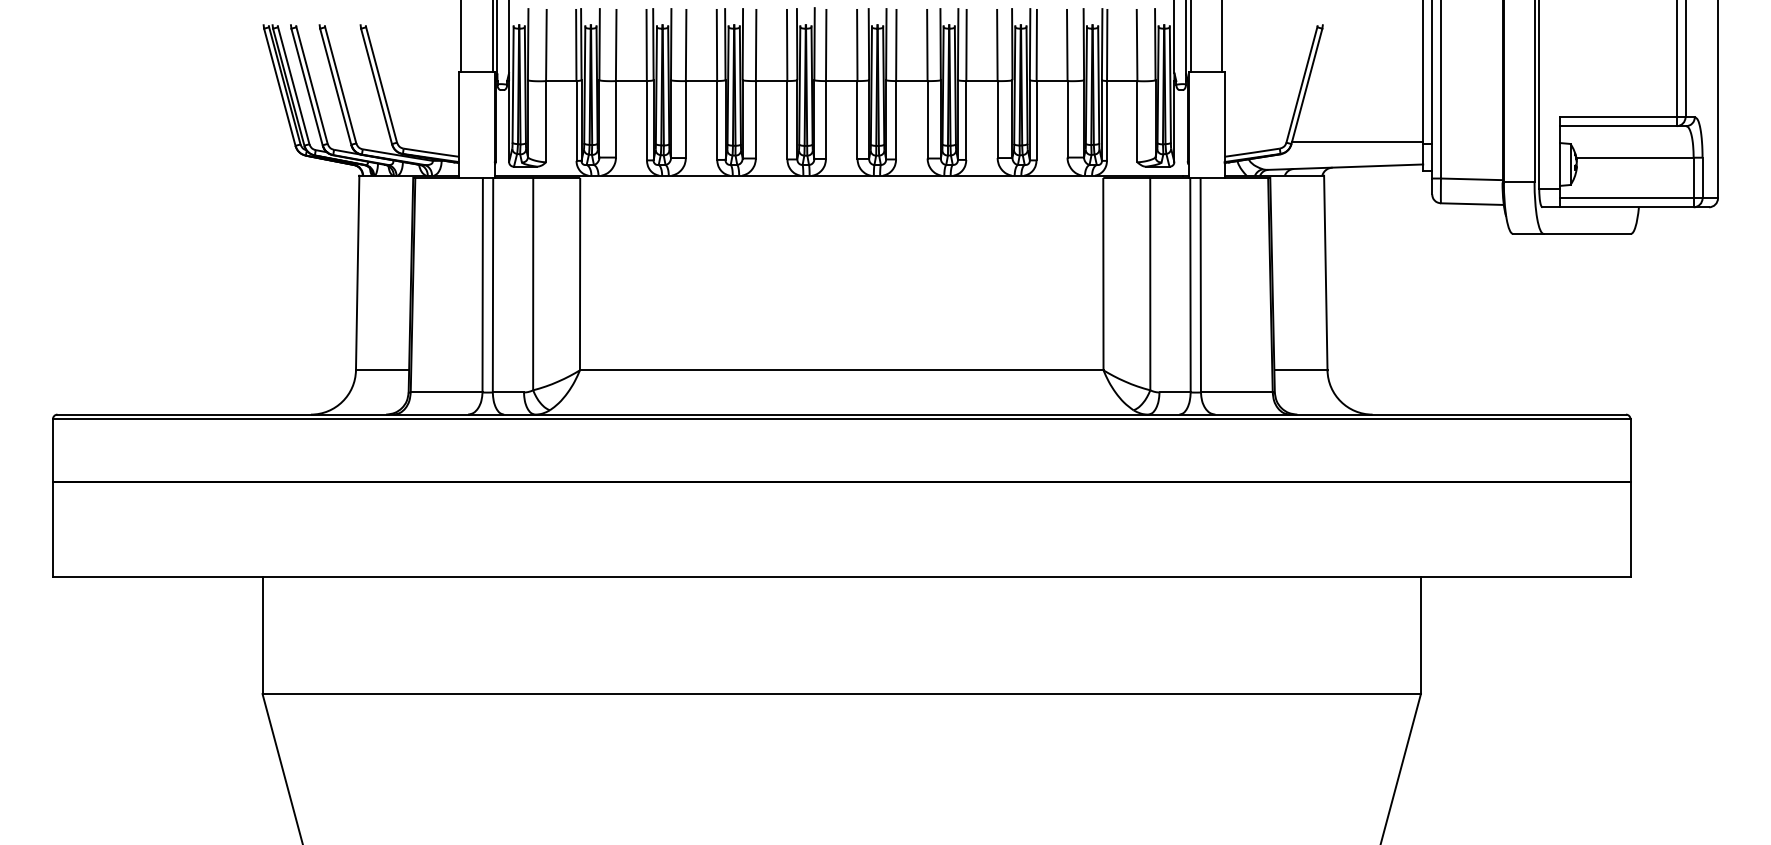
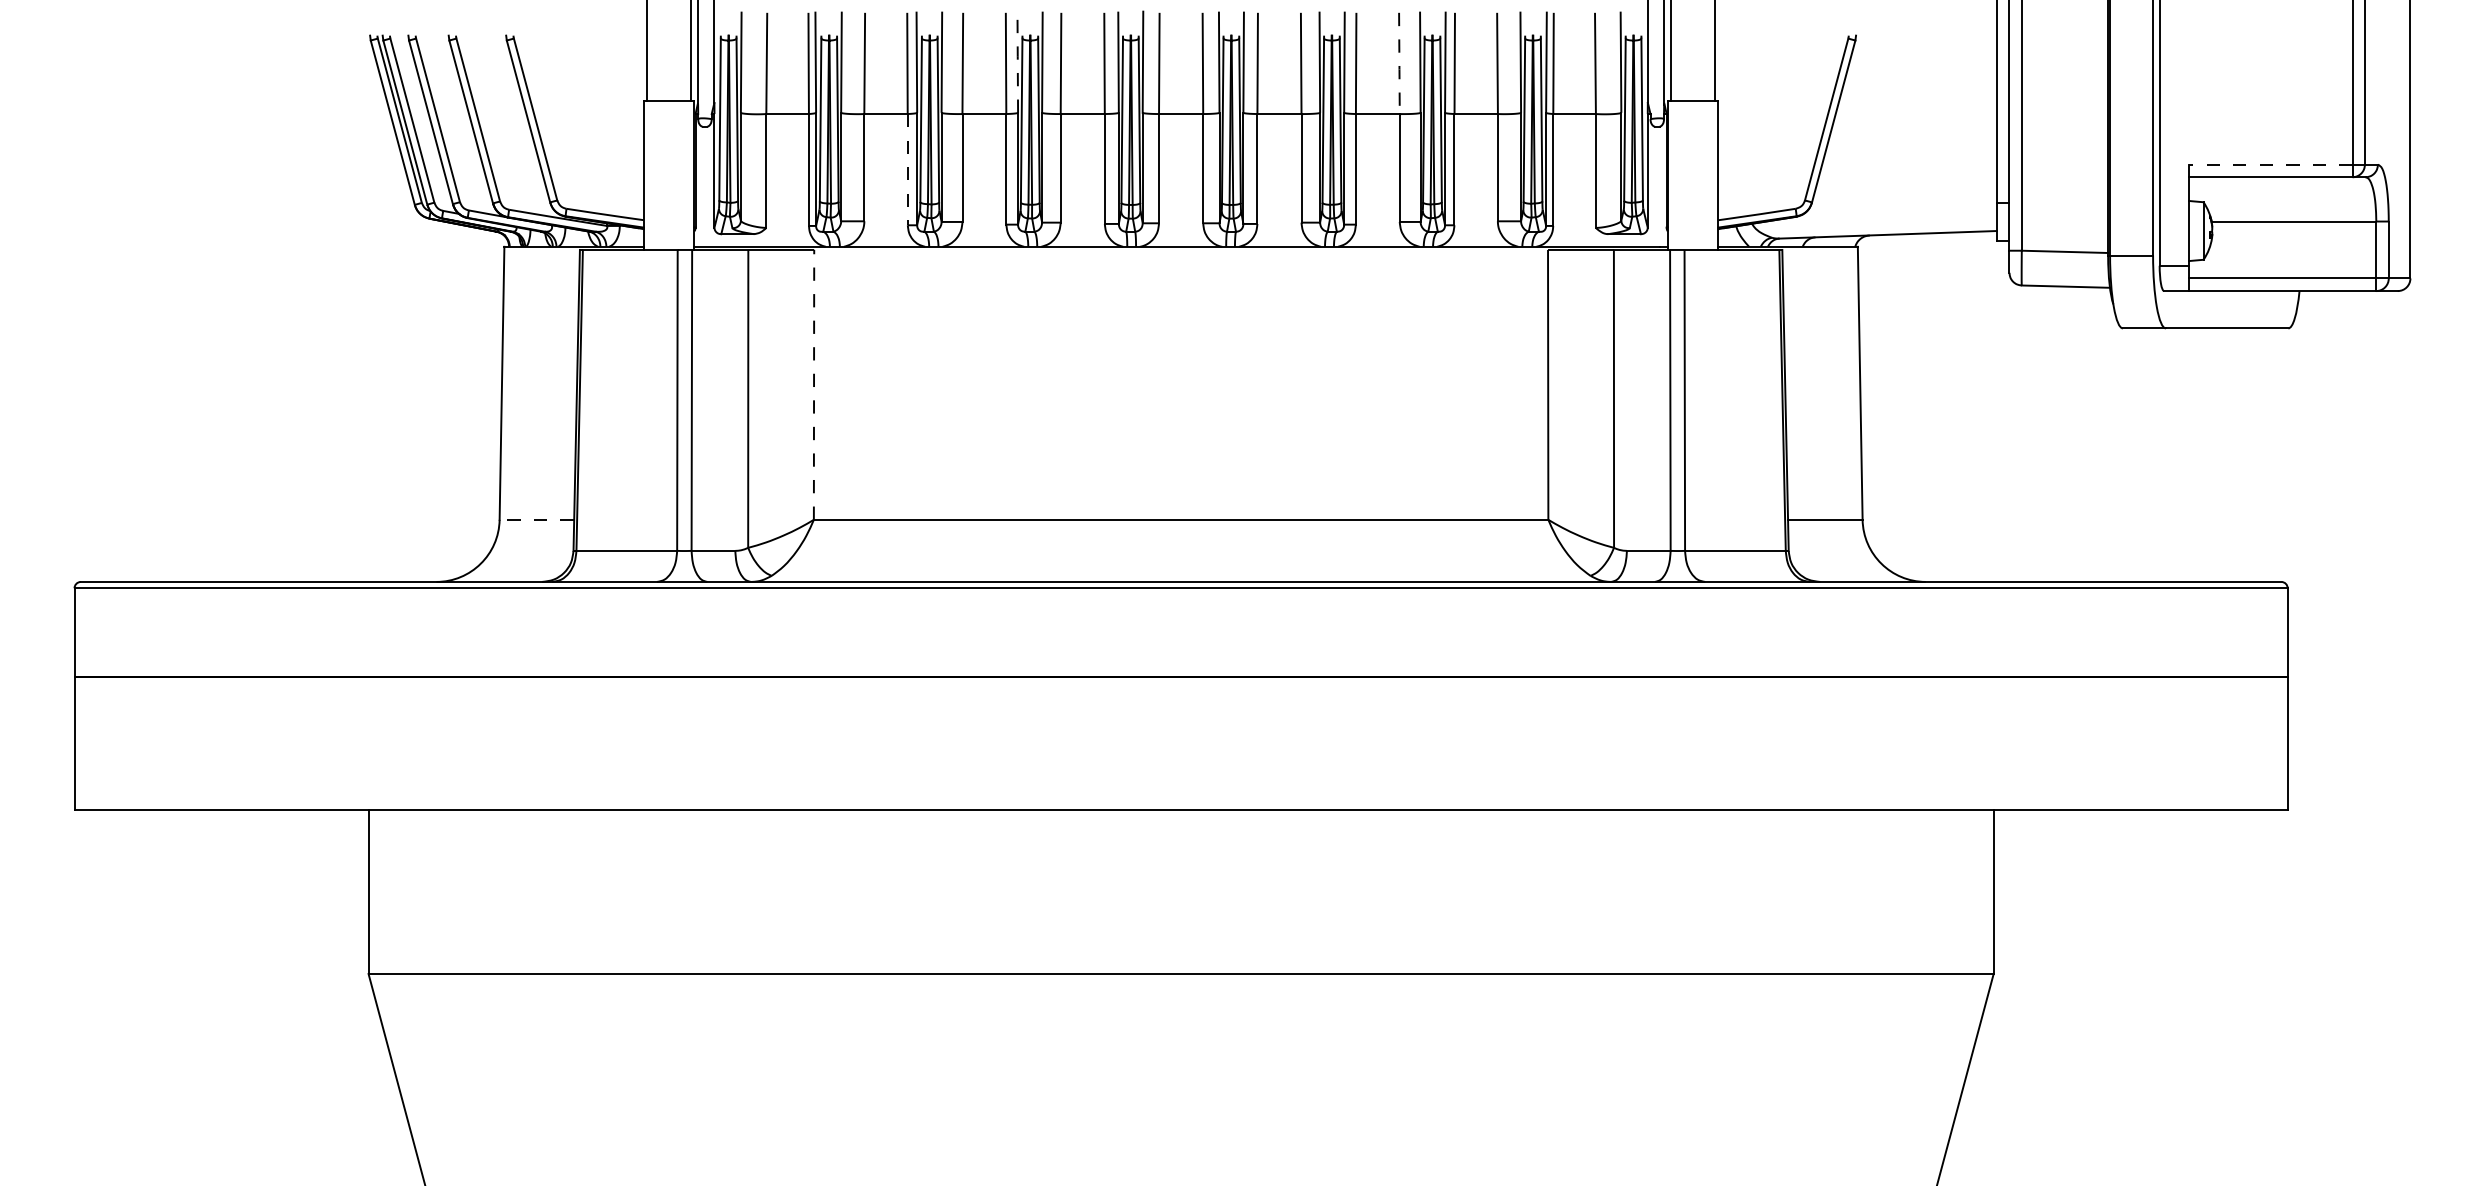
line: (725, 43) -> (1017, 61), solid -> dashed
line: (997, 45) -> (1399, 64), solid -> dashed
line: (1618, 117) -> (2270, 164), solid -> dashed
line: (646, 120) -> (907, 169), solid -> dashed
line: (1357, 142) -> (1904, 199), removed
line: (580, 273) -> (814, 384), solid -> dashed
line: (382, 370) -> (536, 519), solid -> dashed

